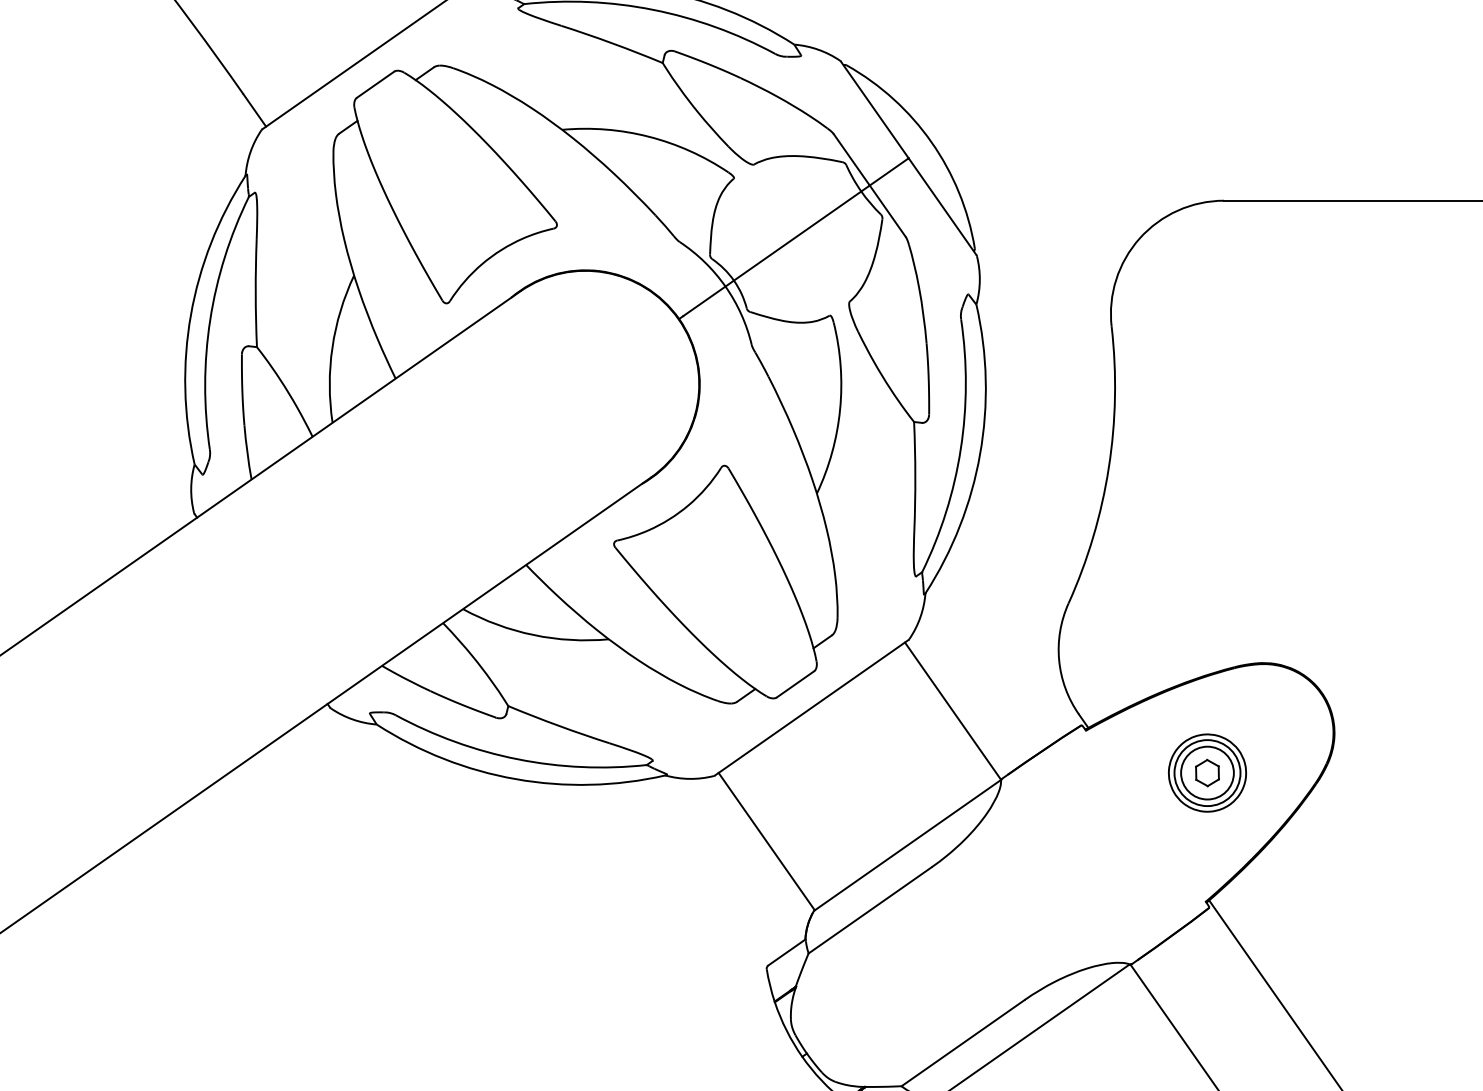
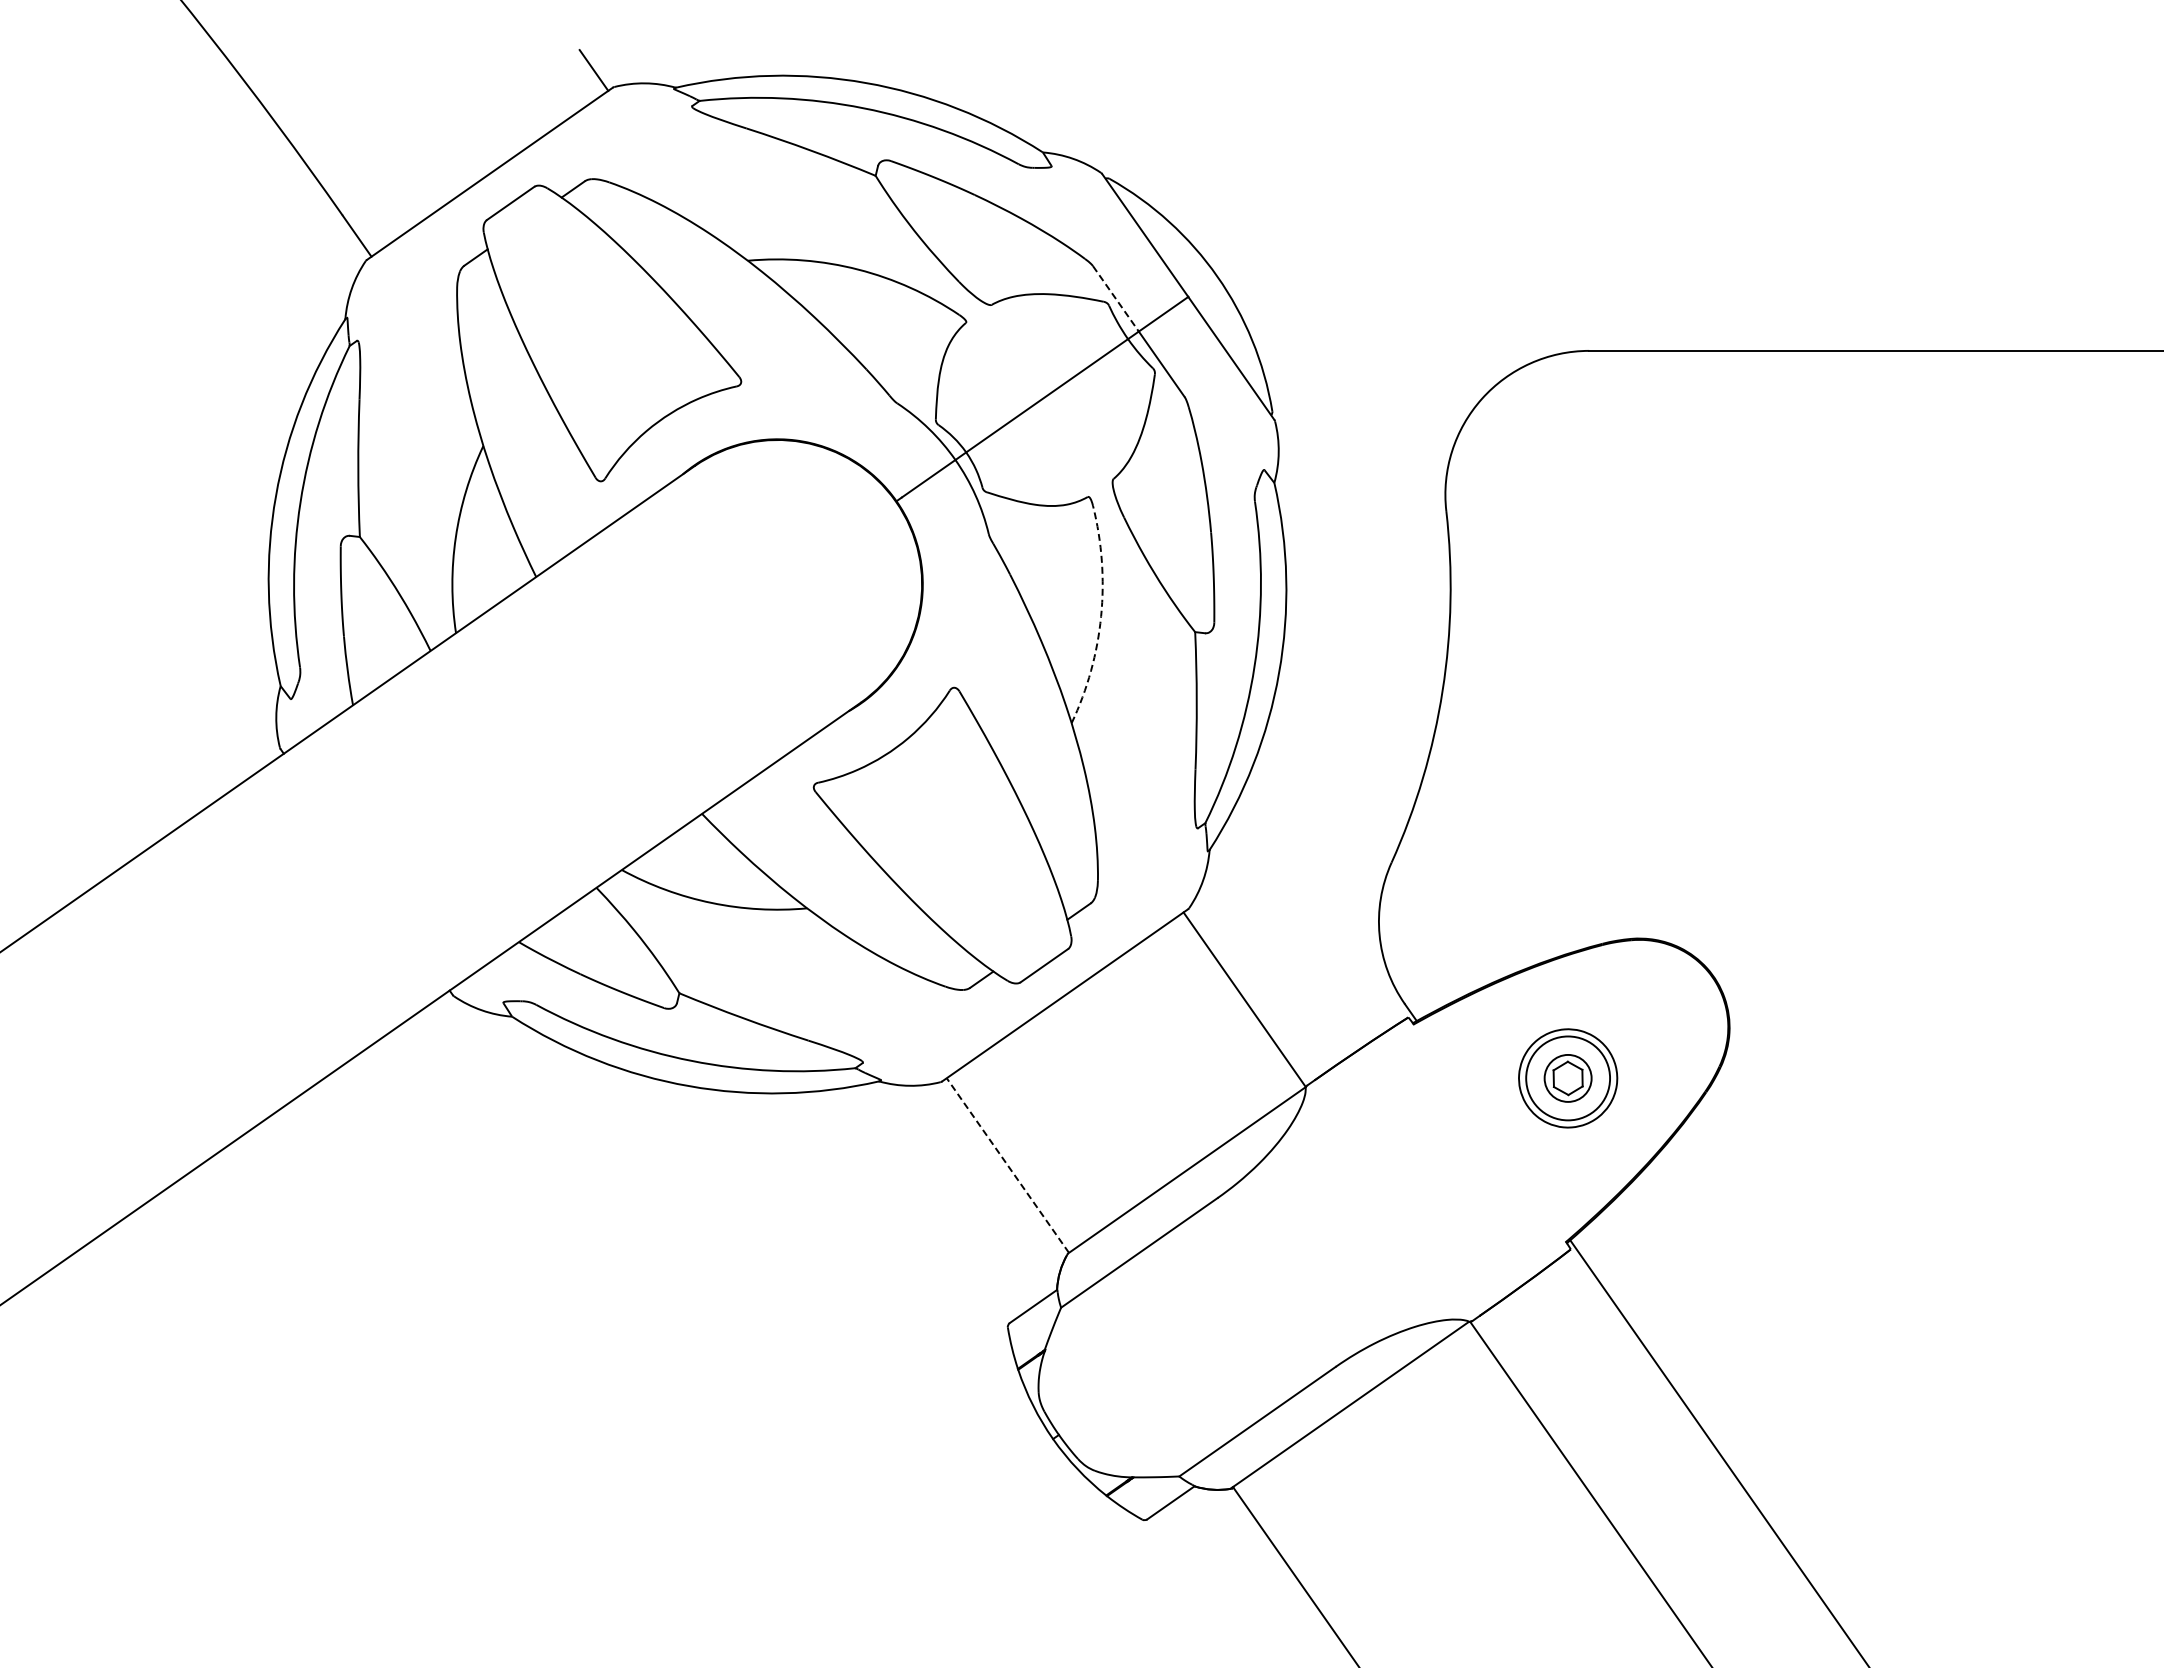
line: (851, 159) -> (1115, 298), solid -> dashed
arc: (840, 409) -> (1101, 616), solid -> dashed
circle: (1206, 772) -> (1567, 1077), size x0.7
line: (766, 841) -> (1007, 1165), solid -> dashed

